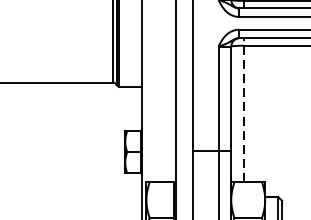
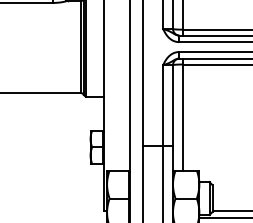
line: (243, 110) -> (182, 114), dashed -> solid

